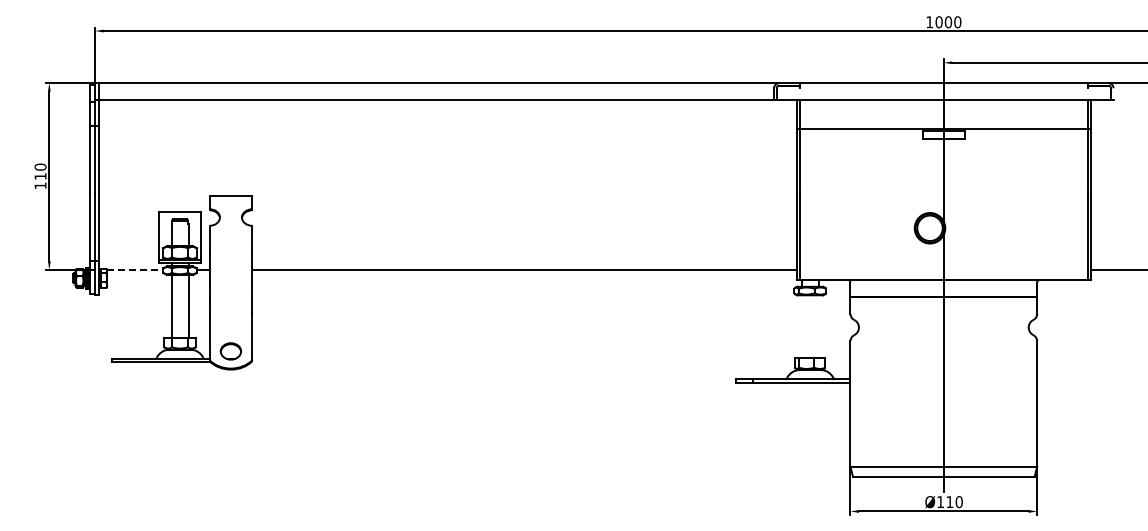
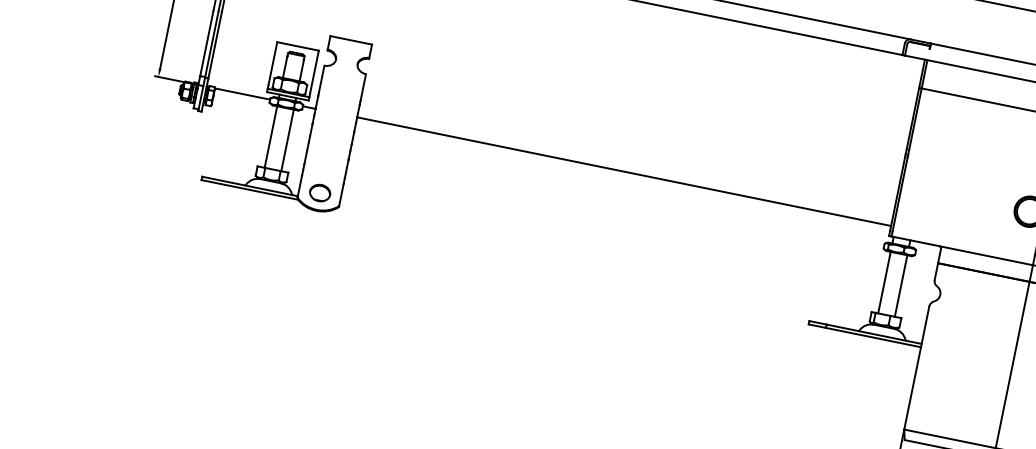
line: (135, 269) -> (242, 93), dashed -> solid
line: (801, 326) -> (884, 282), added
line: (818, 326) -> (900, 285), added

